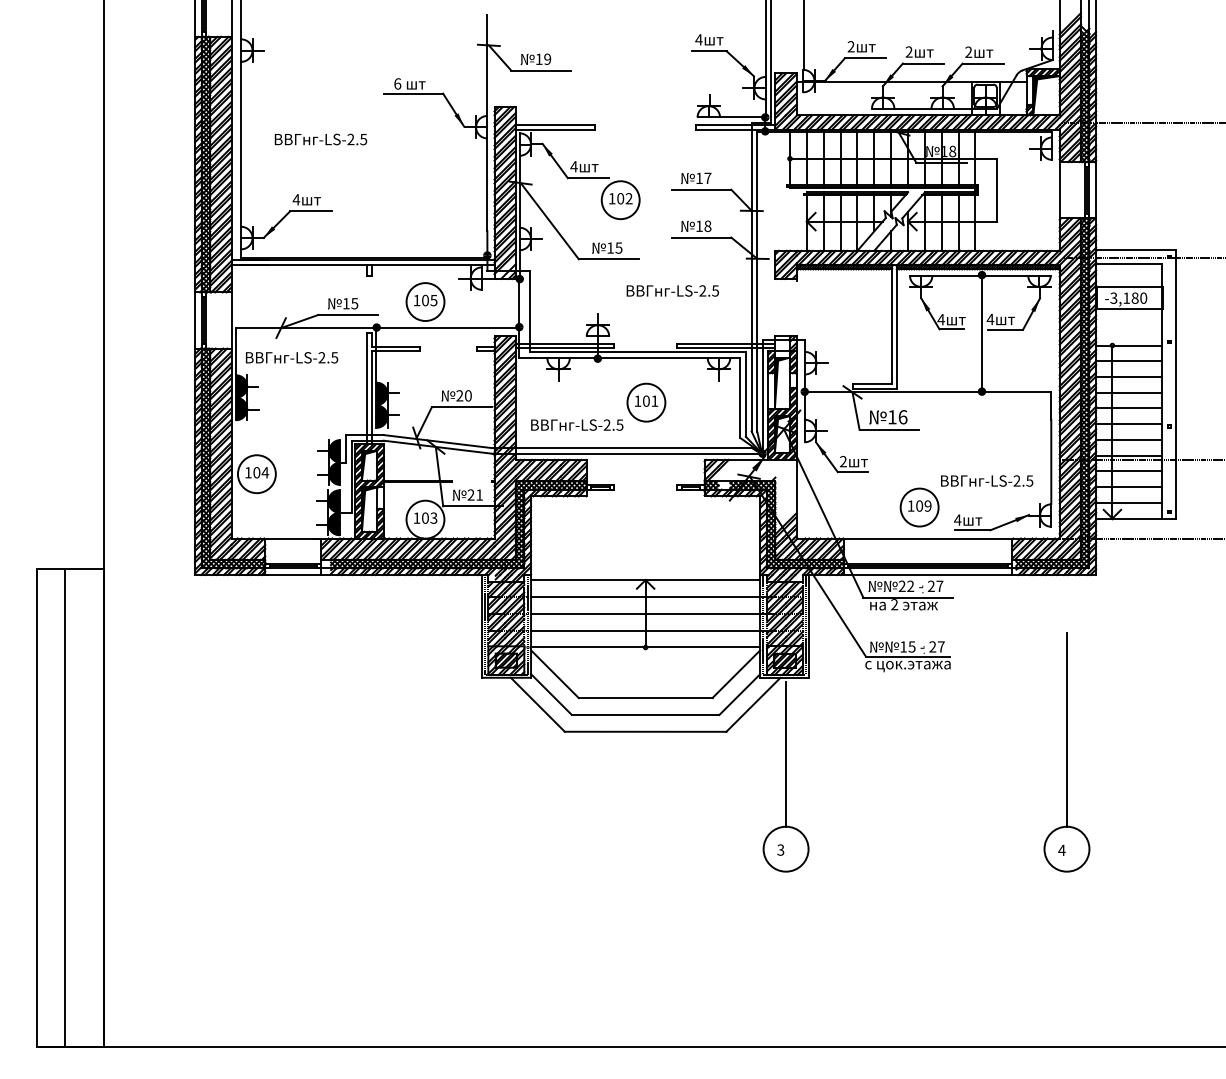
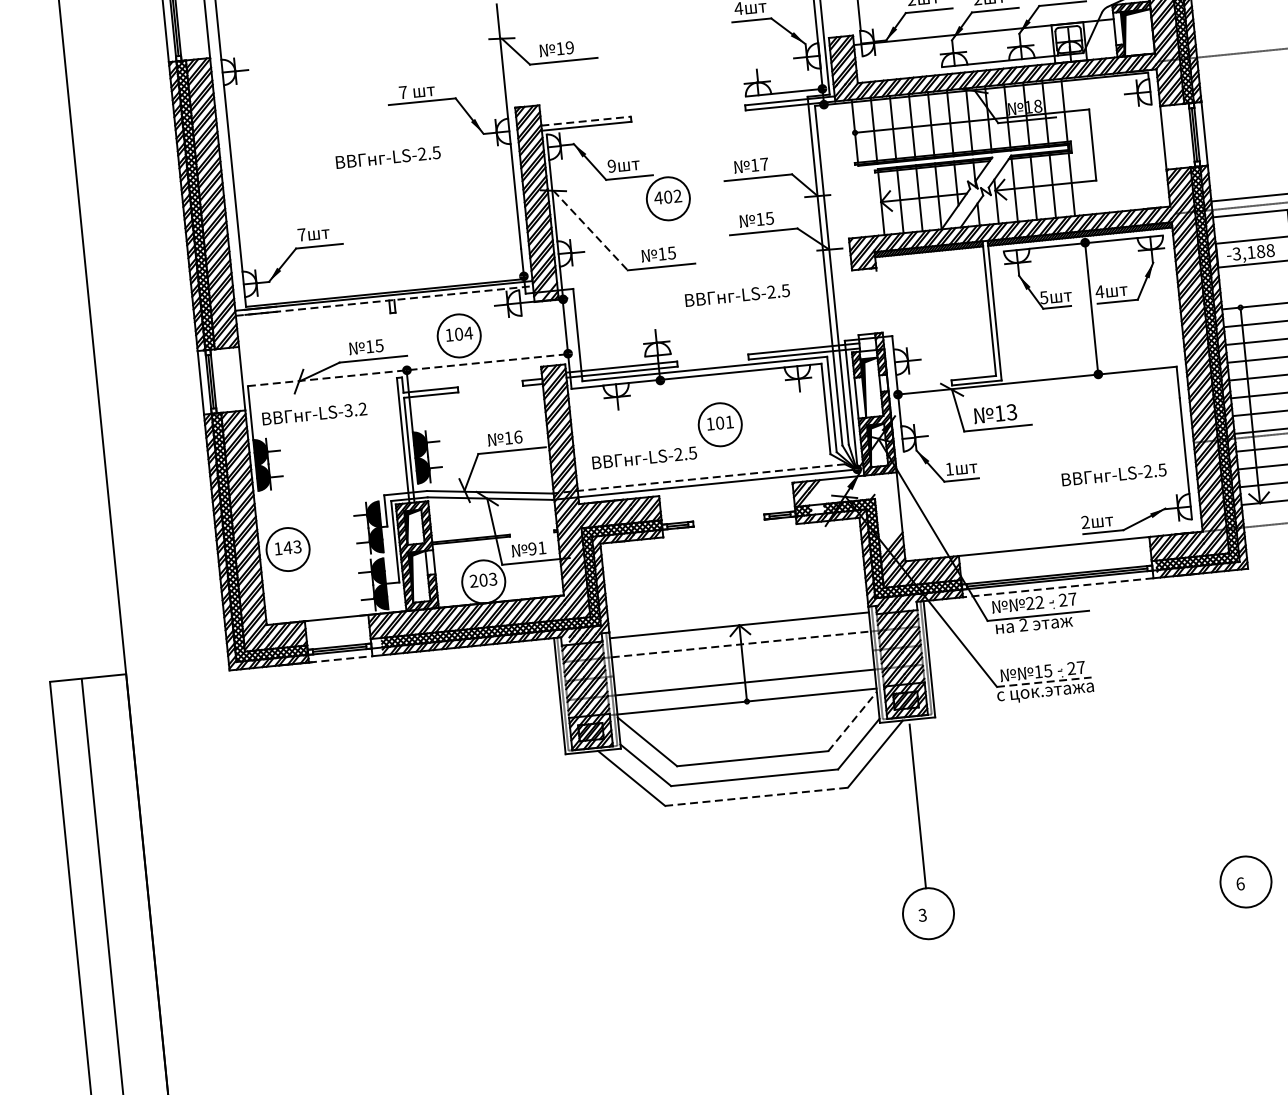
text: (397, 83) -> (402, 92), 6 -> 7
line: (555, 125) -> (586, 121), solid -> dashed
text: (320, 139) -> (387, 157), moved
text: (573, 166) -> (611, 166), 4 -> 9
text: (611, 198) -> (657, 197), 102 -> 402
text: (296, 199) -> (301, 234), 4 -> 7
line: (549, 221) -> (590, 230), solid -> dashed
text: (707, 225) -> (769, 217), 18 -> 15
line: (363, 264) -> (384, 300), solid -> dashed
text: (1143, 298) -> (1270, 250), -3,180 -> -3,188
text: (433, 300) -> (468, 333), 105 -> 104
text: (940, 319) -> (1043, 297), 4 -> 5
line: (377, 327) -> (407, 370), solid -> dashed
text: (328, 357) -> (355, 409), -LS-2.5 -> -LS-3.2
text: (463, 395) -> (512, 437), 20 -> 16
text: (902, 417) -> (1011, 412), 16 -> 13
line: (622, 448) -> (698, 479), solid -> dashed
text: (843, 461) -> (949, 469), 2 -> 1
text: (261, 472) -> (293, 547), 104 -> 143
text: (470, 495) -> (531, 549), 21 -> 91
part: (919, 507) -> (1040, 512), removed
text: (416, 517) -> (473, 580), 103 -> 203
text: (957, 519) -> (1085, 521), 4 -> 2
line: (293, 575) -> (340, 659), solid -> dashed
line: (927, 575) -> (1057, 588), solid -> dashed
line: (645, 596) -> (741, 643), solid -> dashed
line: (645, 613) -> (743, 663), removed
line: (907, 656) -> (1044, 682), solid -> dashed
line: (736, 674) -> (852, 721), solid -> dashed
line: (1066, 729) -> (1231, 746), removed
line: (645, 731) -> (756, 796), solid -> dashed
text: (1061, 850) -> (1239, 884), 4 -> 6

